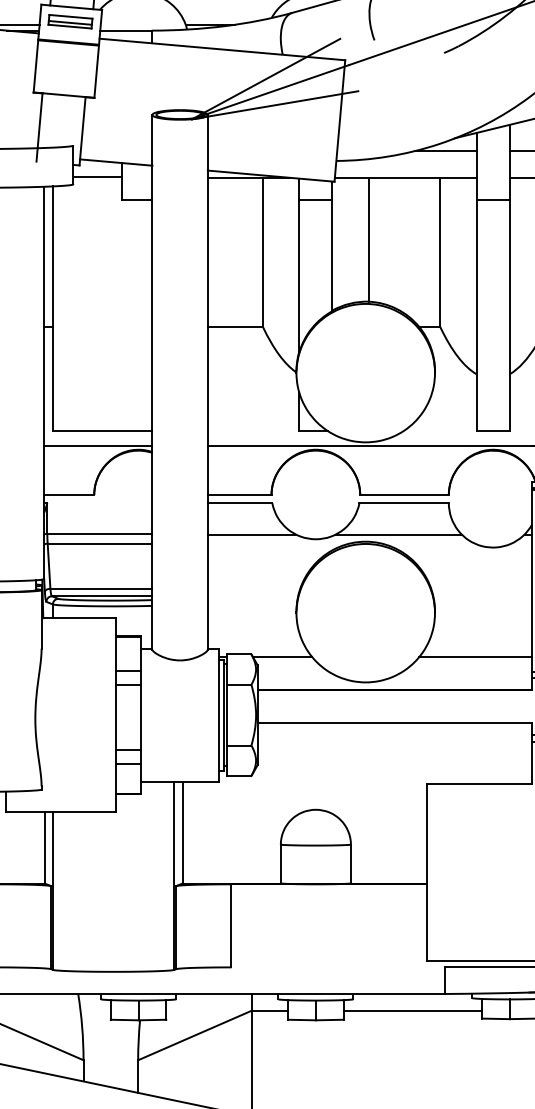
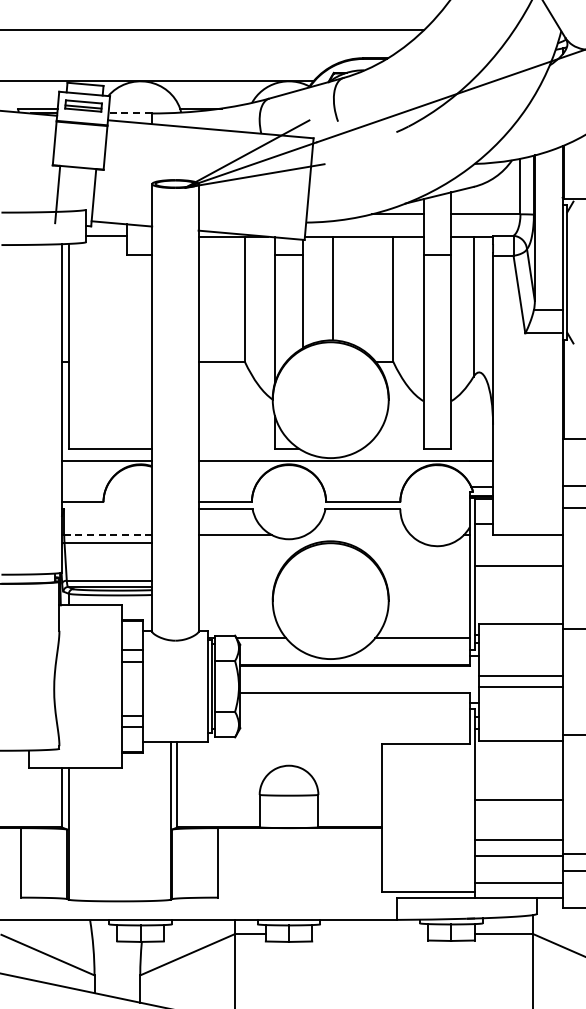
line: (126, 30) -> (130, 113), solid -> dashed
line: (100, 533) -> (108, 534), solid -> dashed
line: (398, 534) -> (358, 535), removed
line: (413, 1010) -> (370, 933), removed

